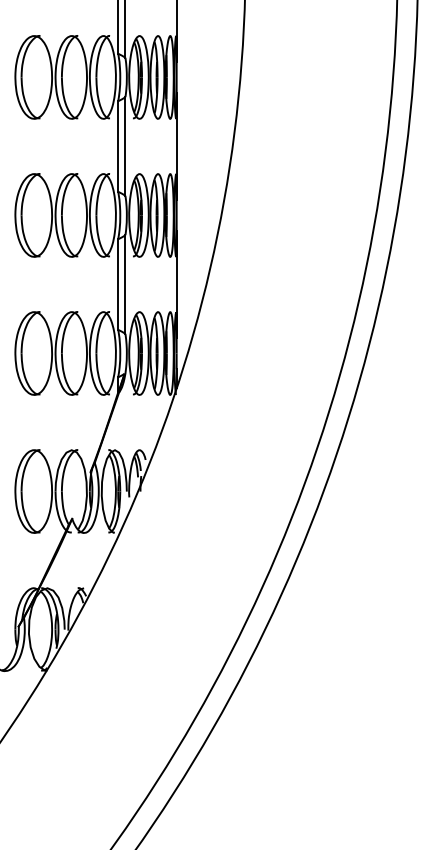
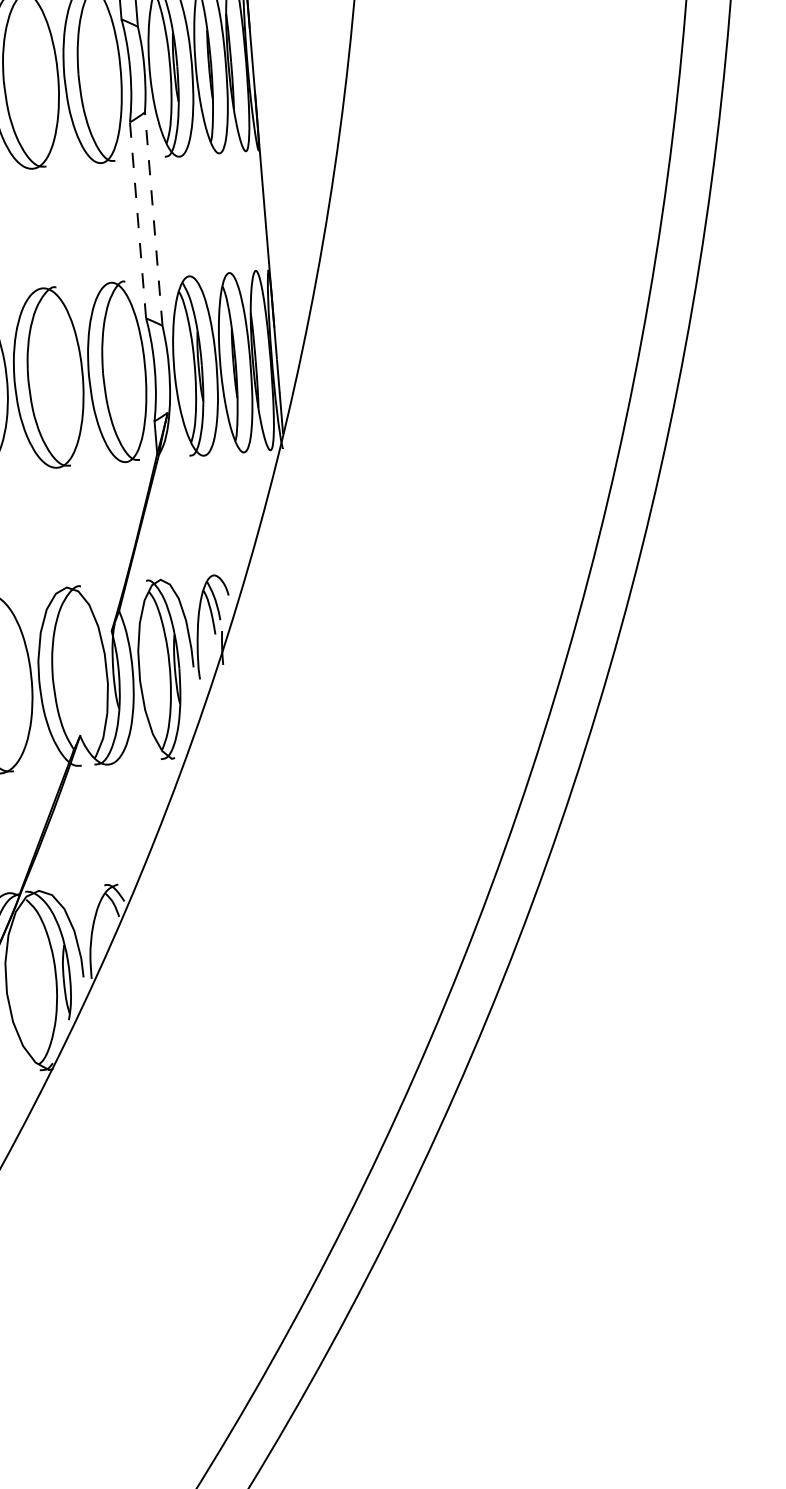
line: (118, 284) -> (138, 220), solid -> dashed
line: (125, 284) -> (153, 218), solid -> dashed

